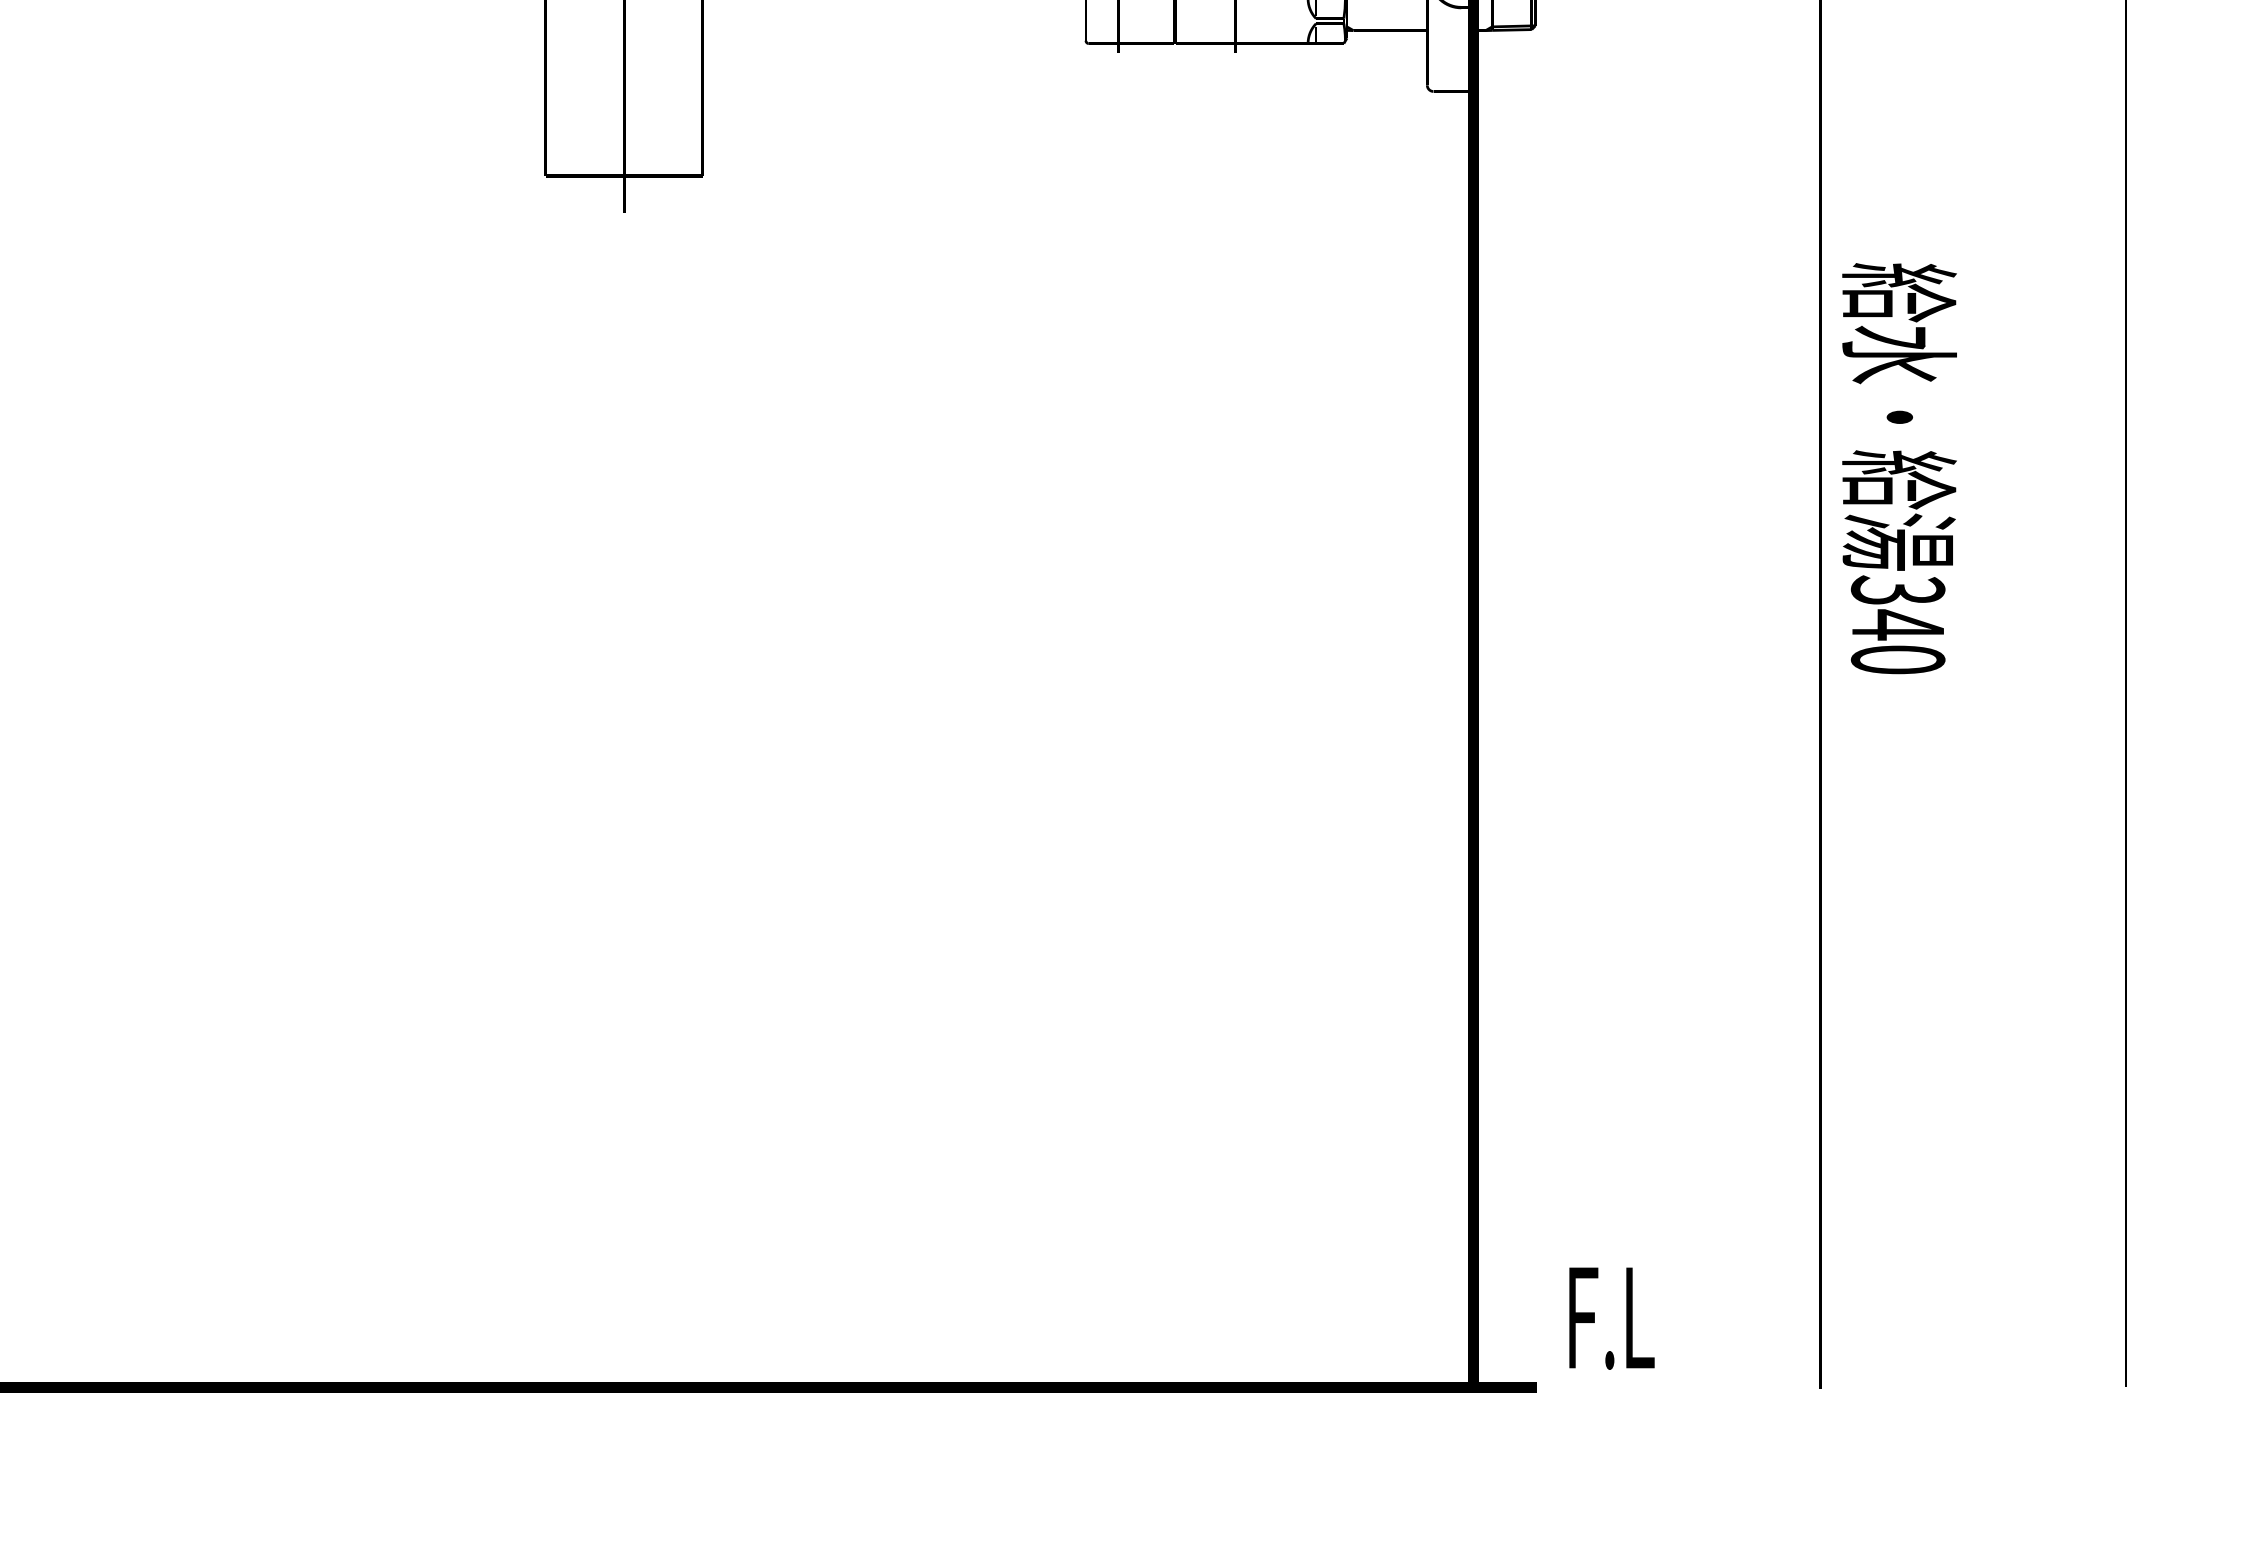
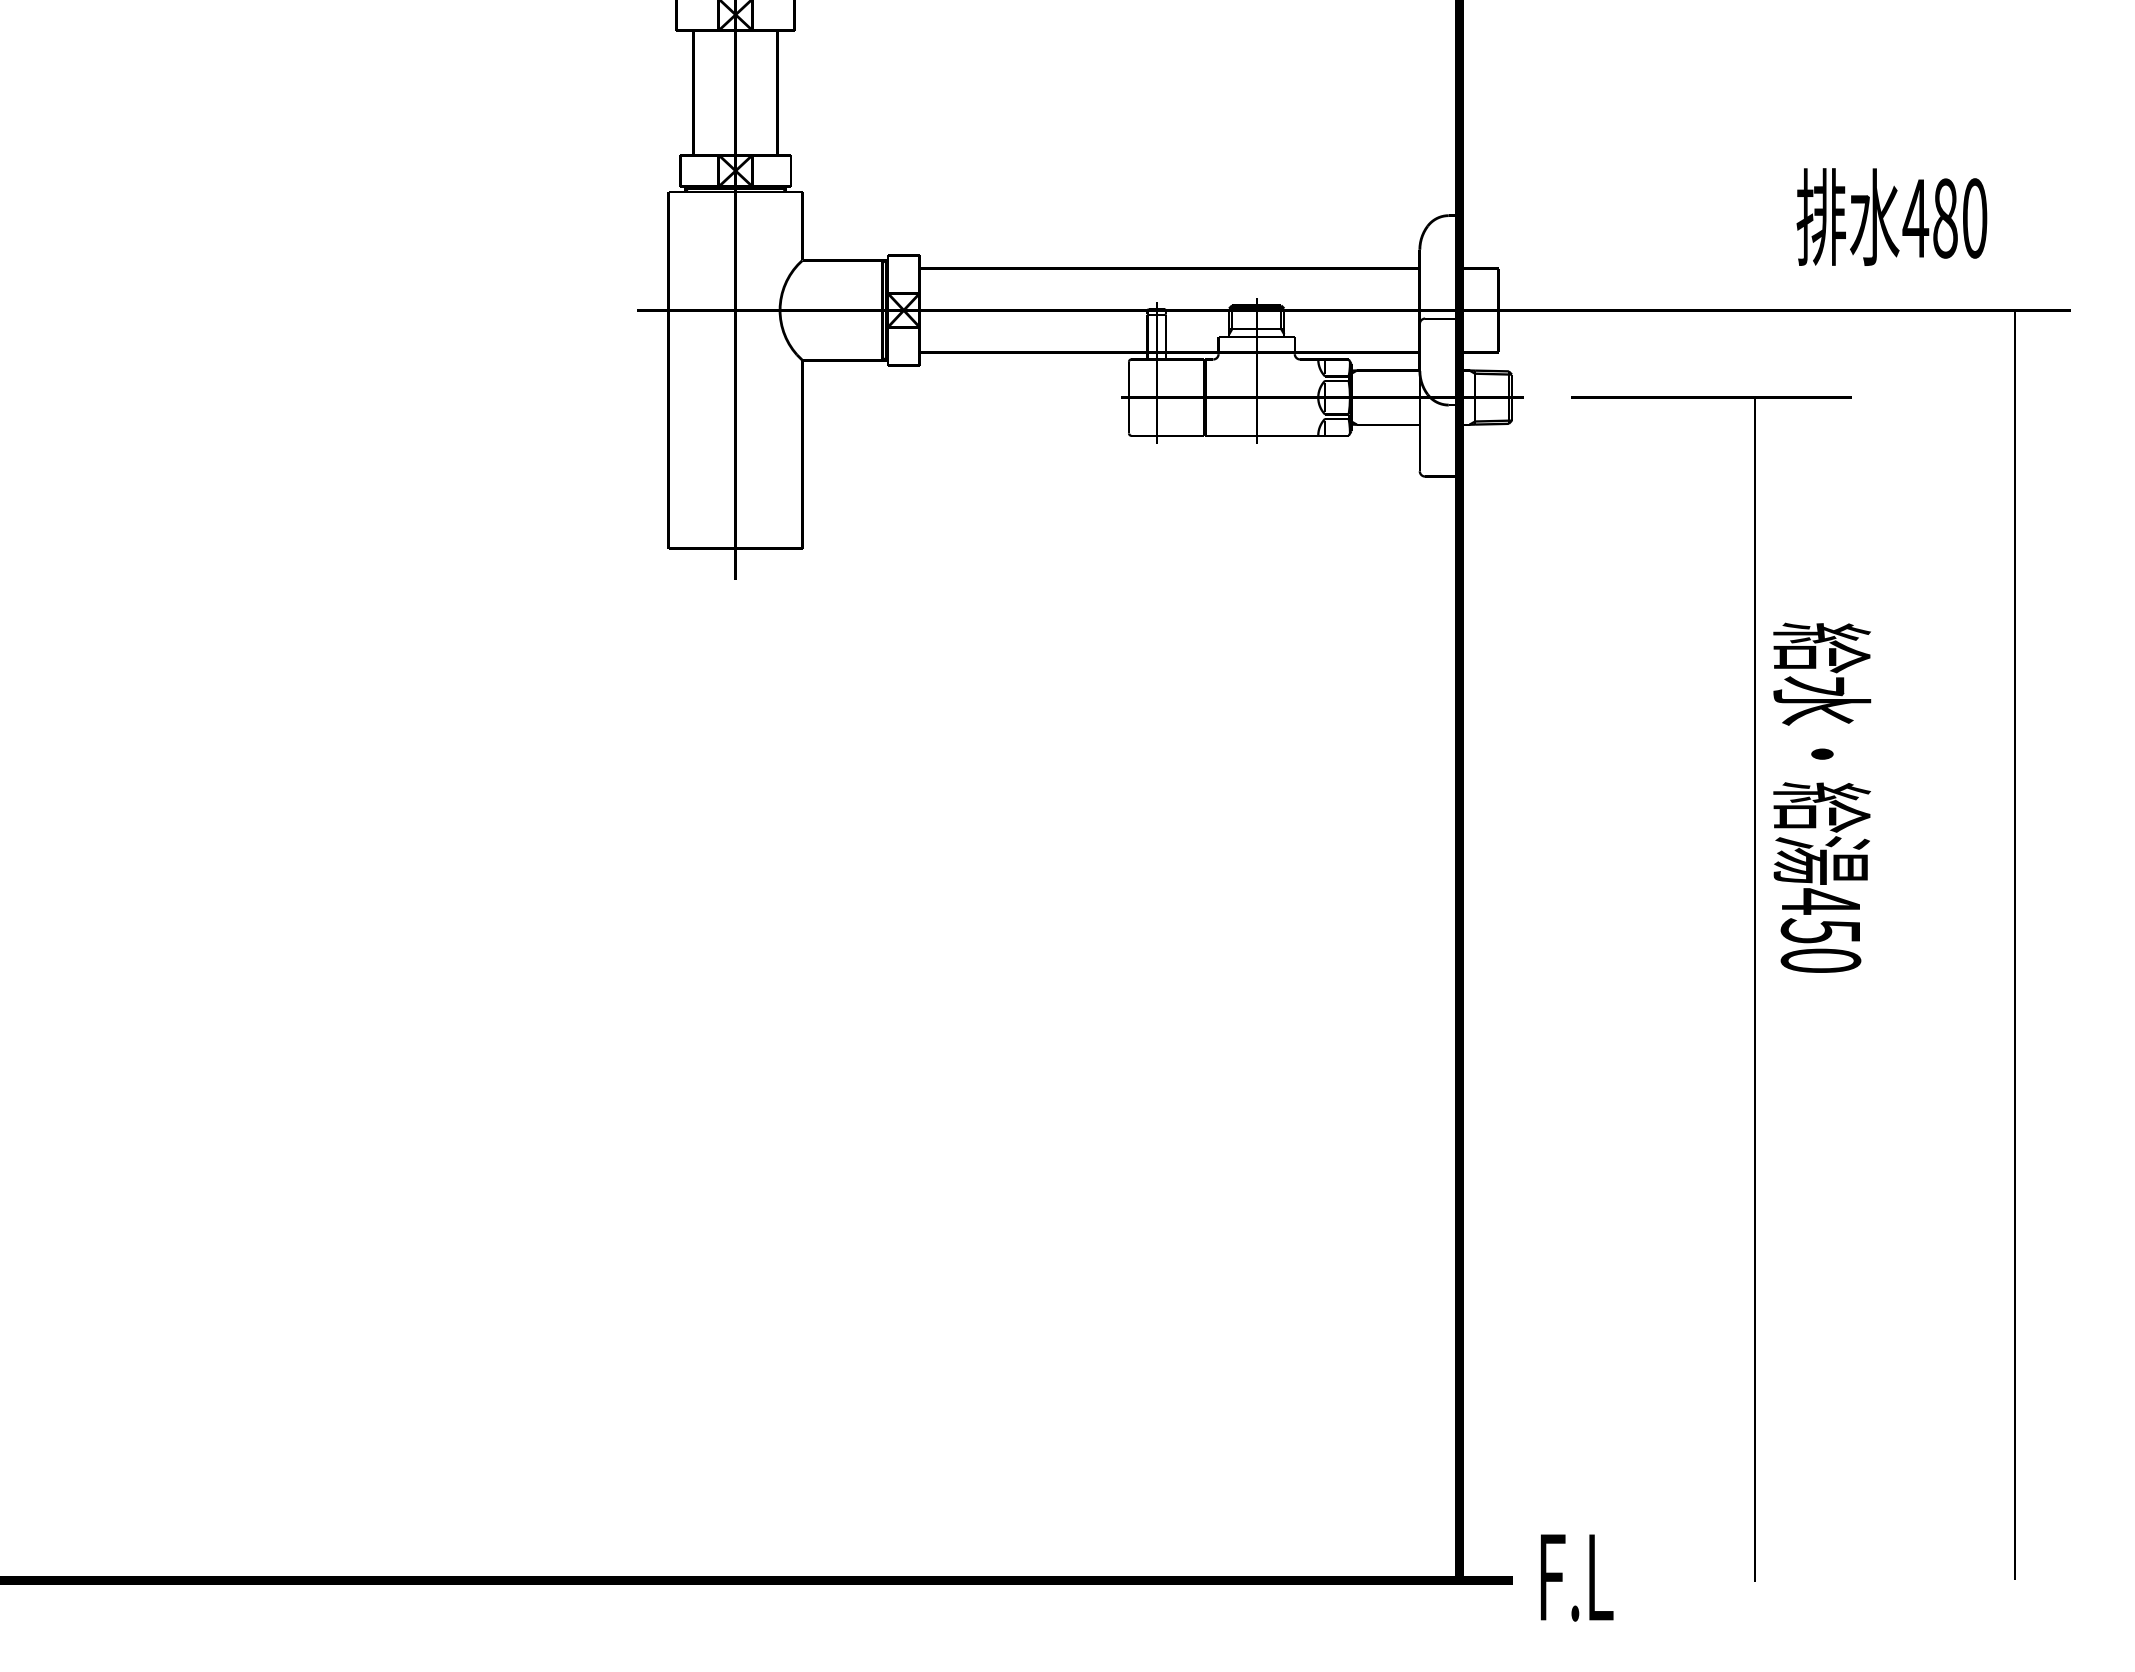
text: (1897, 607) -> (1820, 916), 340 -> 450
text: (1612, 1318) -> (1577, 1577), moved

